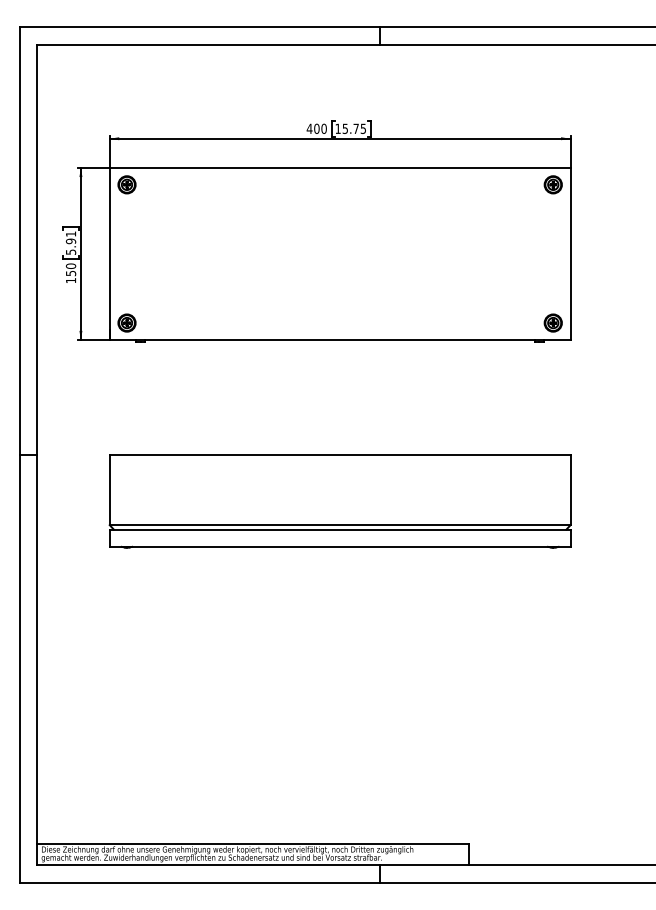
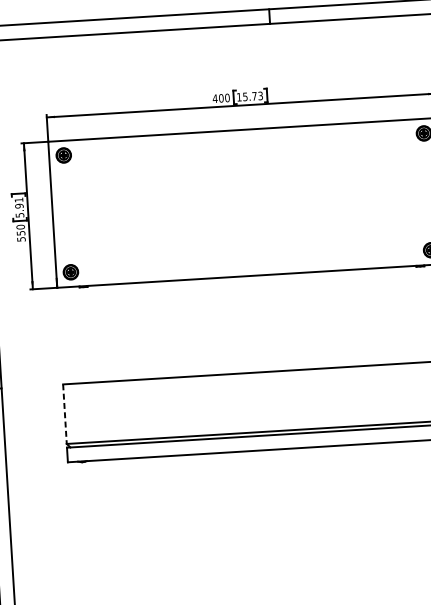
text: (363, 127) -> (260, 94), 15.75 -> 15.73
text: (71, 280) -> (21, 239), 150 -> 550
line: (109, 490) -> (64, 414), solid -> dashed

